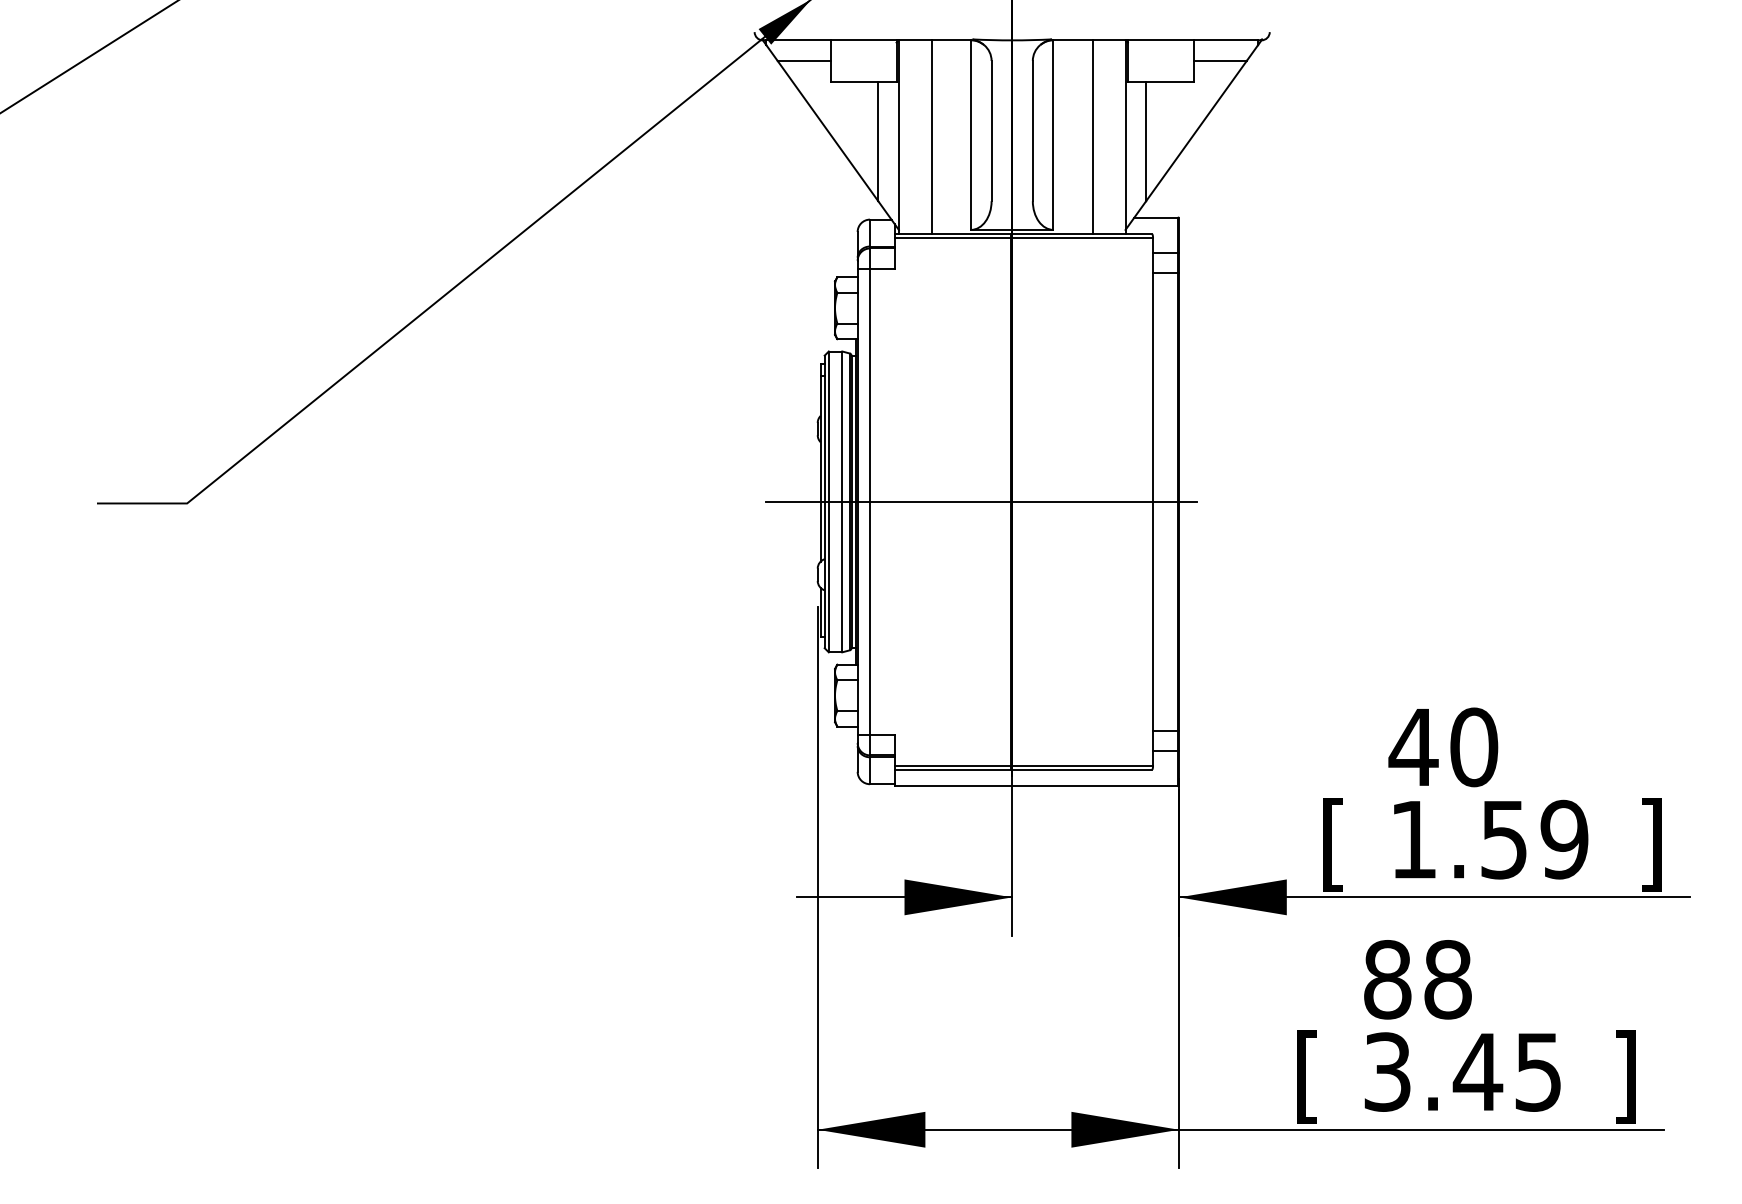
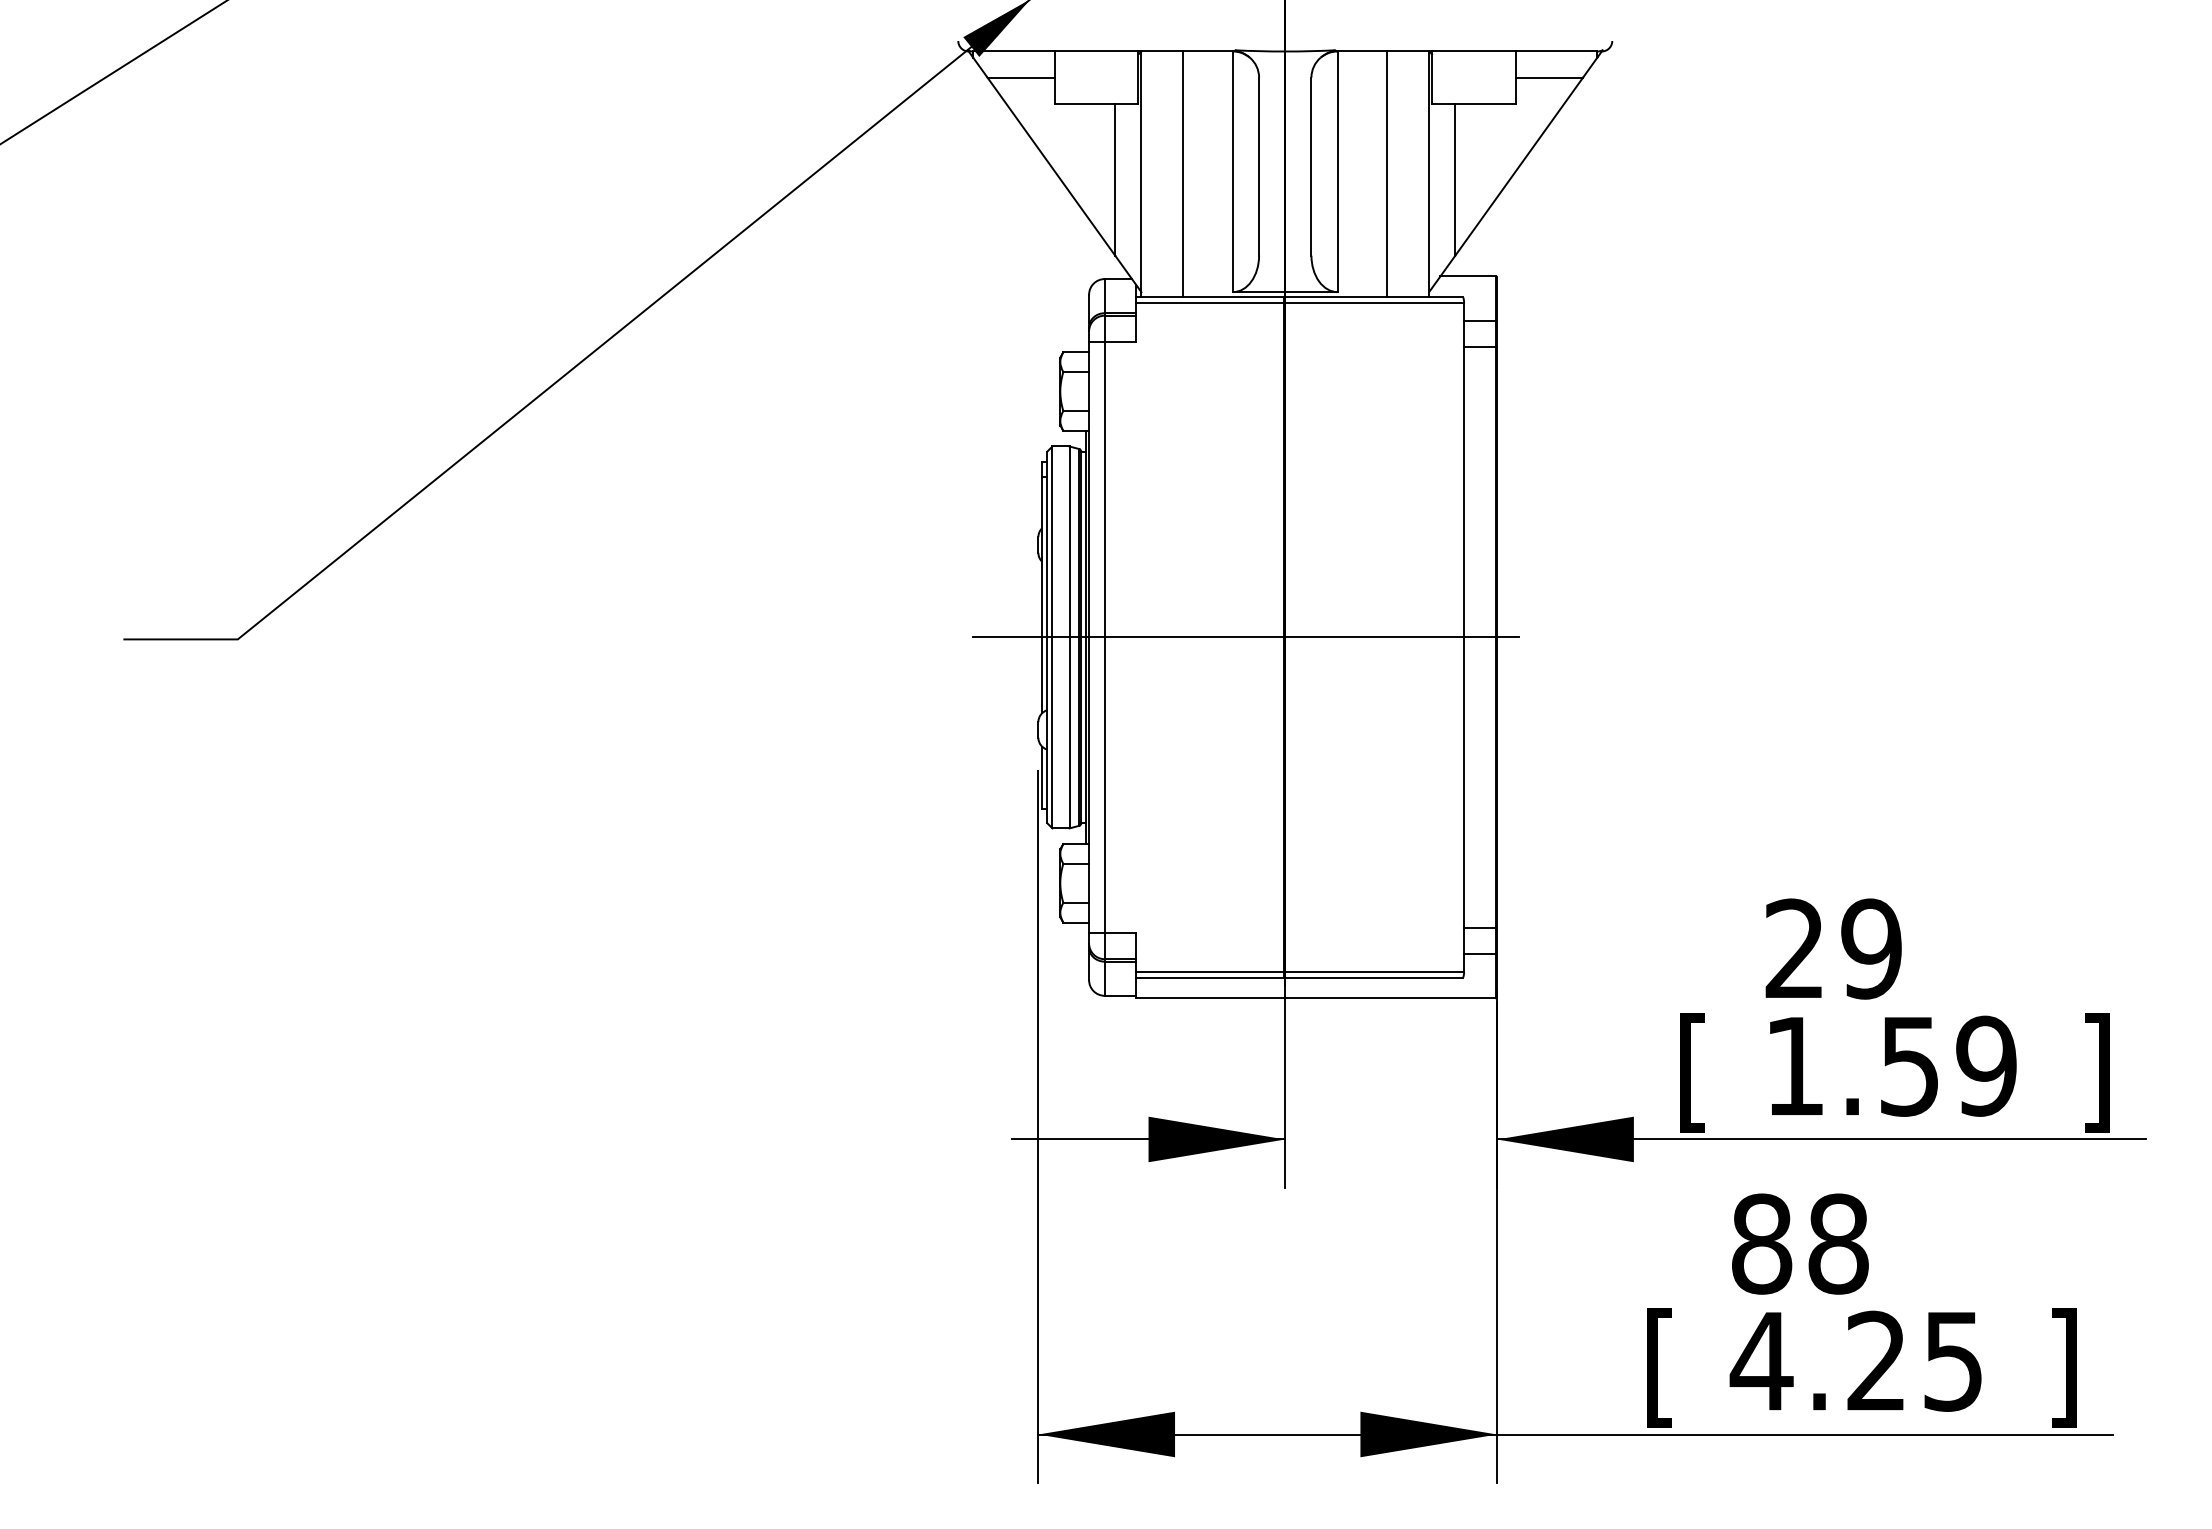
text: (1443, 746) -> (1832, 948), 40 -> 29
text: (1432, 1071) -> (1818, 1360), 3.45 -> 4.25

